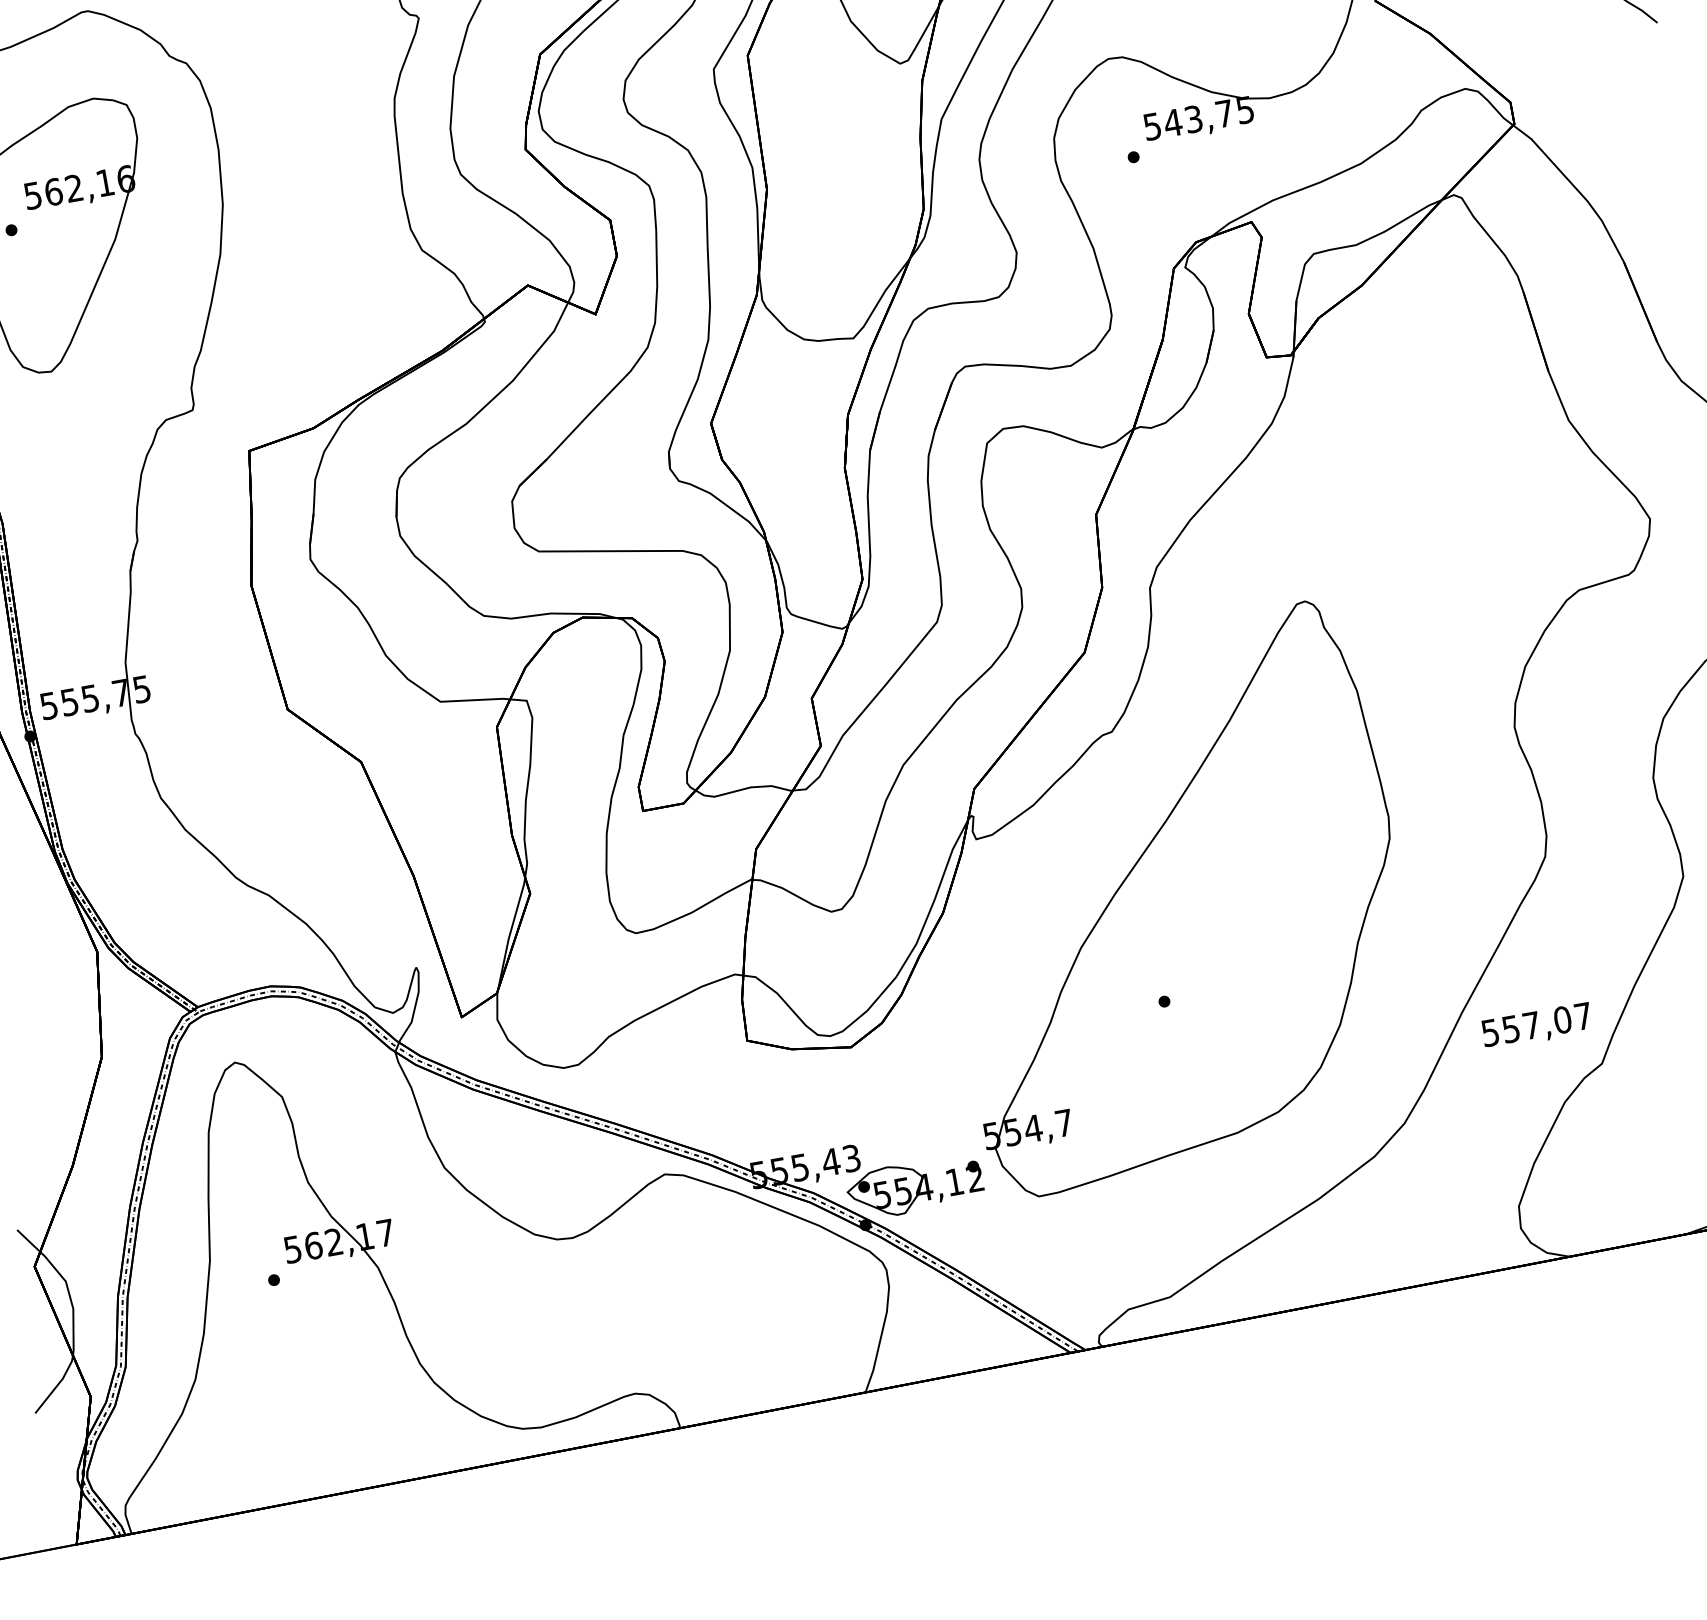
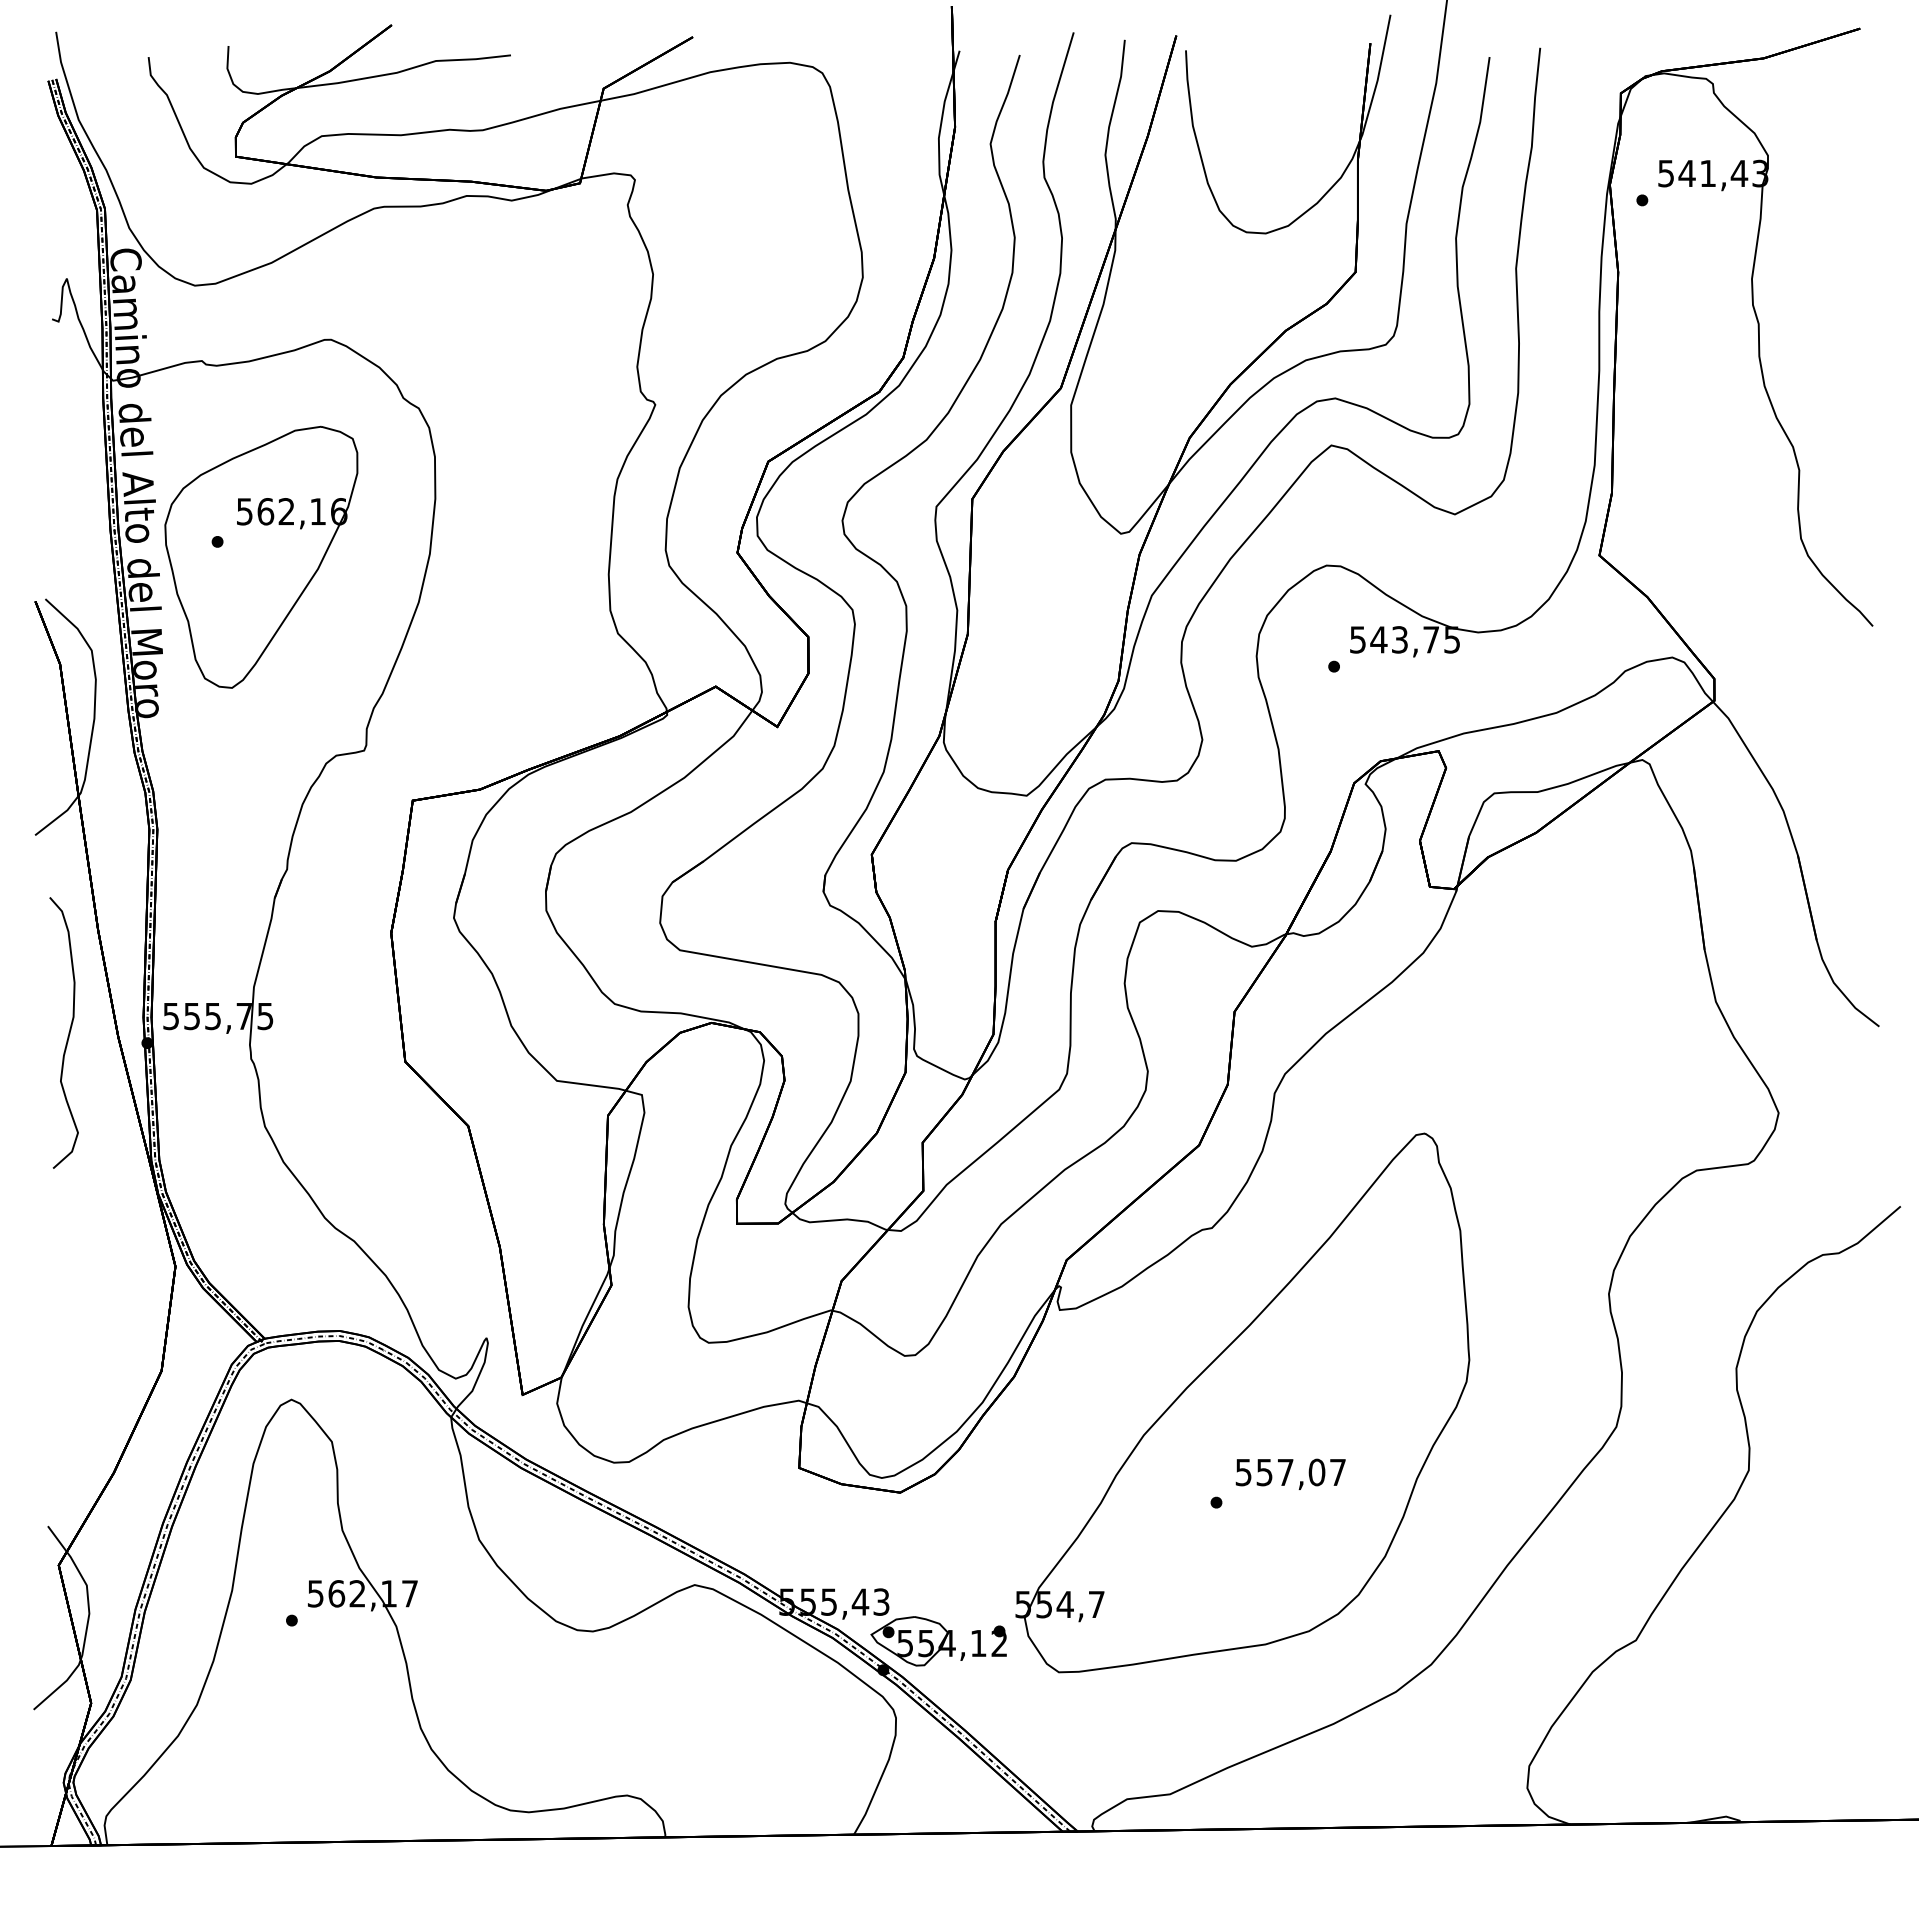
text: (1536, 1025) -> (1290, 1473), moved

